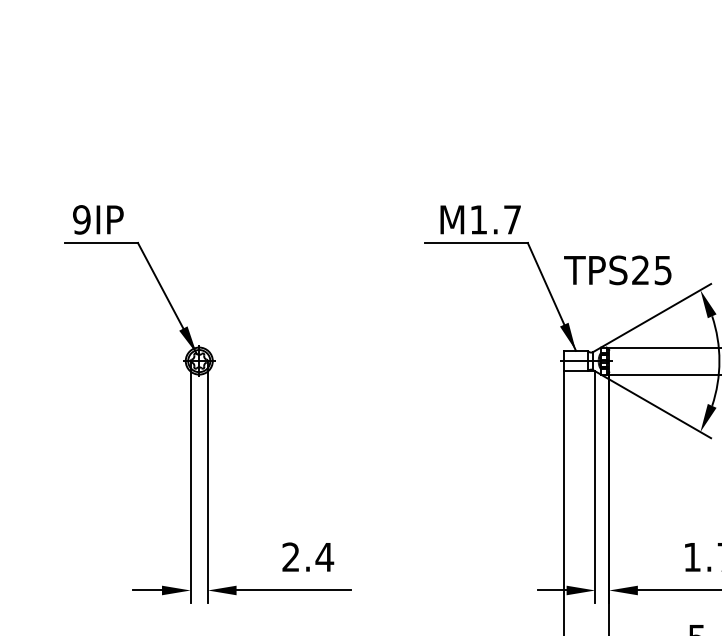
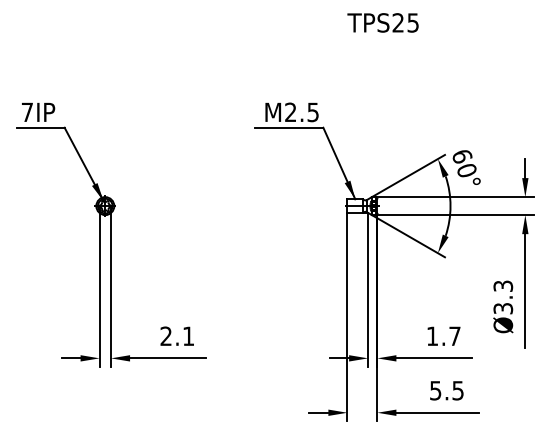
text: (82, 220) -> (27, 112), 9IP -> 7IP
text: (494, 220) -> (301, 112), M1.7 -> M2.5
text: (616, 269) -> (382, 22), moved
text: (324, 556) -> (188, 335), 2.4 -> 2.1

